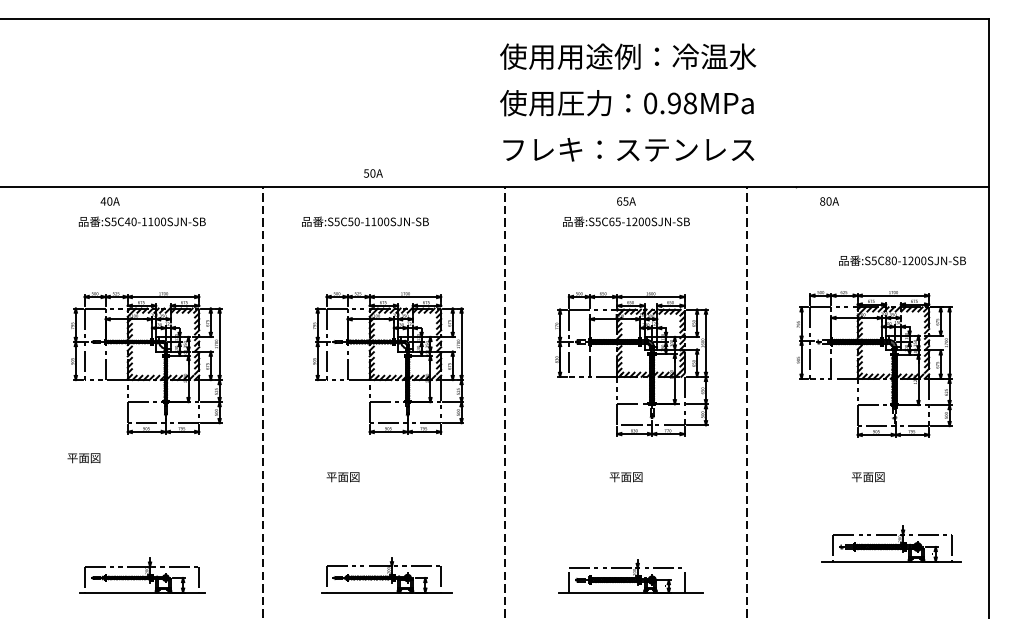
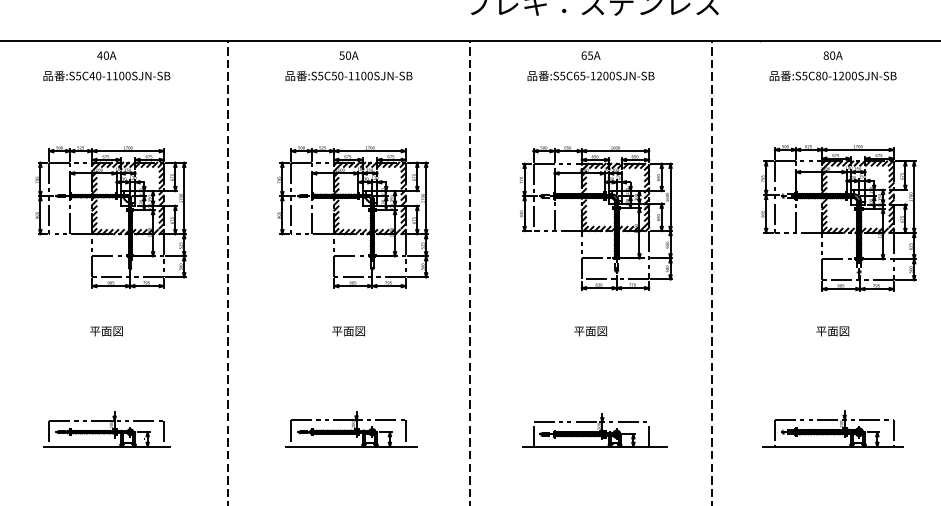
text: (373, 173) -> (349, 55), moved
text: (109, 201) -> (106, 55), moved
text: (829, 201) -> (833, 55), moved
text: (365, 221) -> (349, 75), moved
text: (902, 260) -> (833, 75), moved
text: (83, 458) -> (106, 331), moved
text: (342, 477) -> (348, 331), moved
part: (891, 543) -> (833, 428), moved

